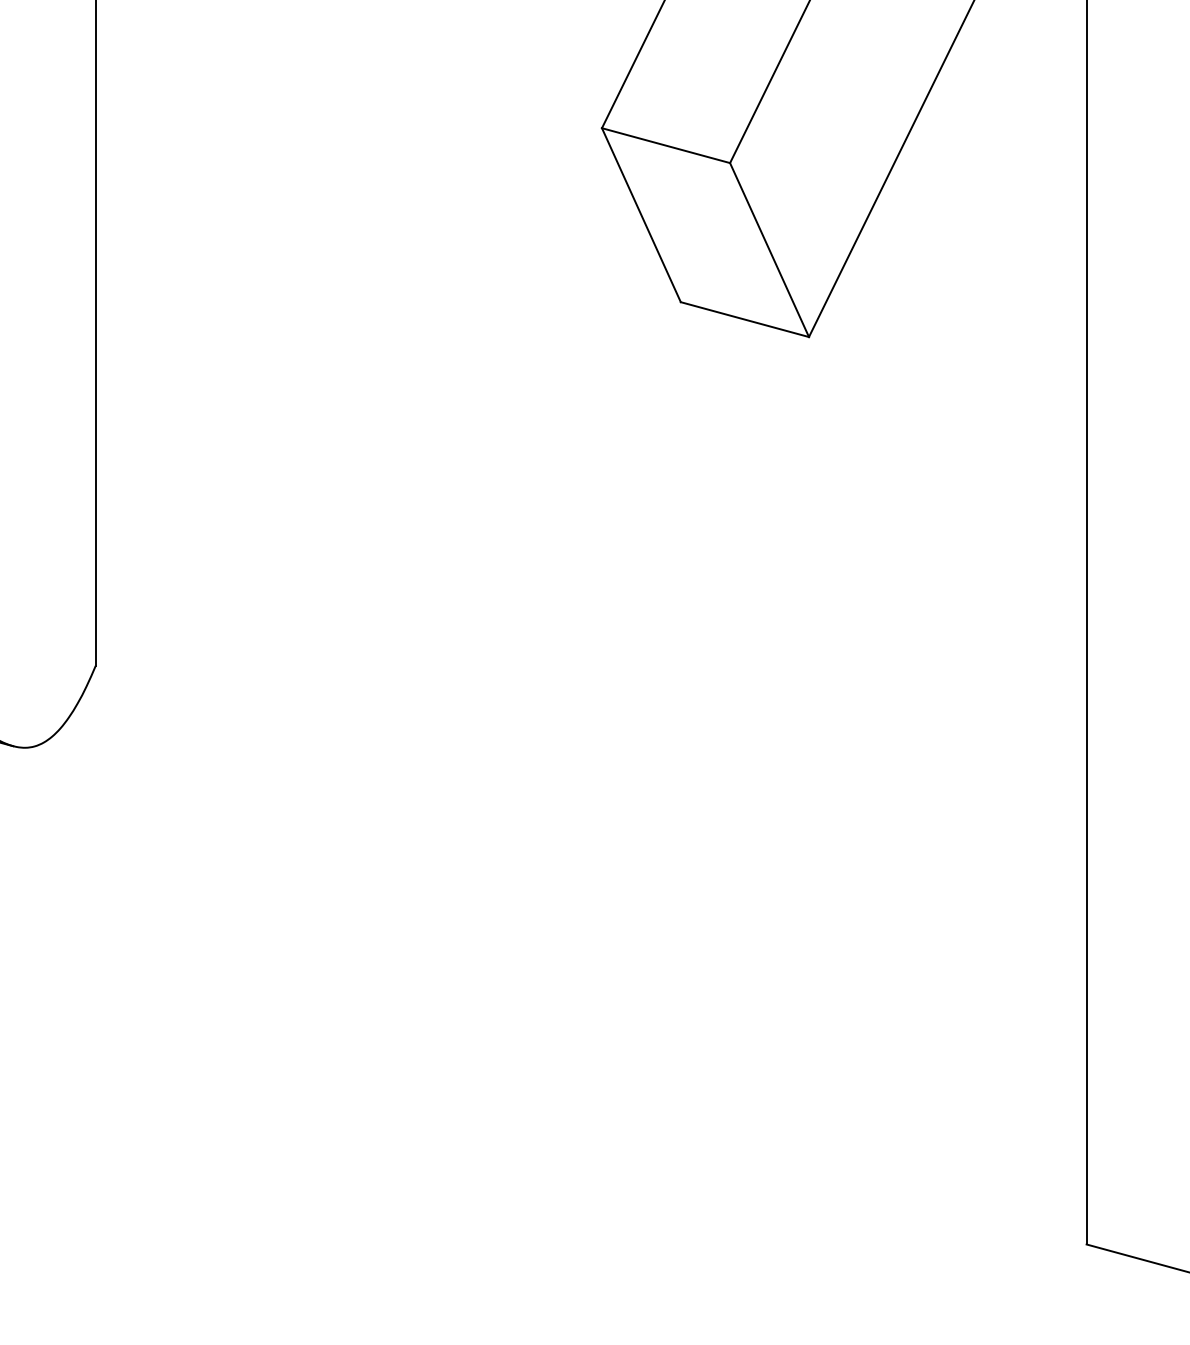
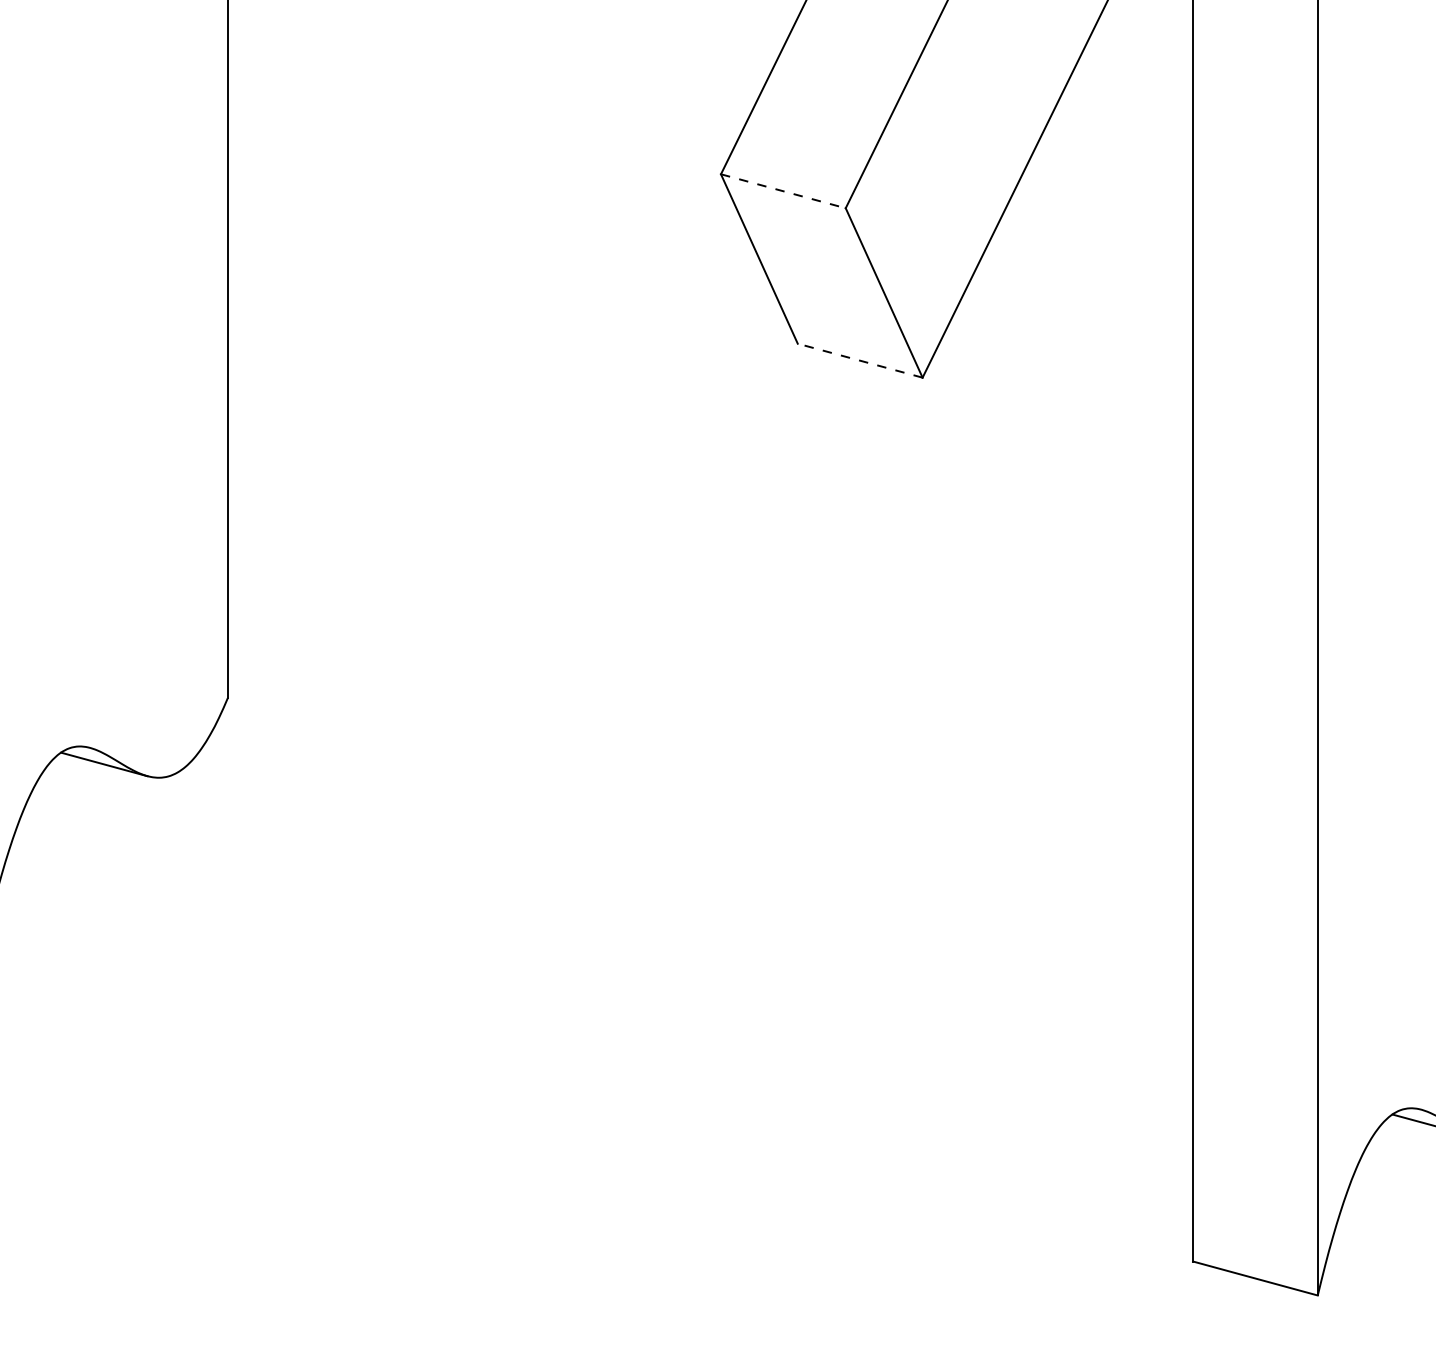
line: (666, 145) -> (783, 191), solid -> dashed
line: (745, 319) -> (860, 360), solid -> dashed

